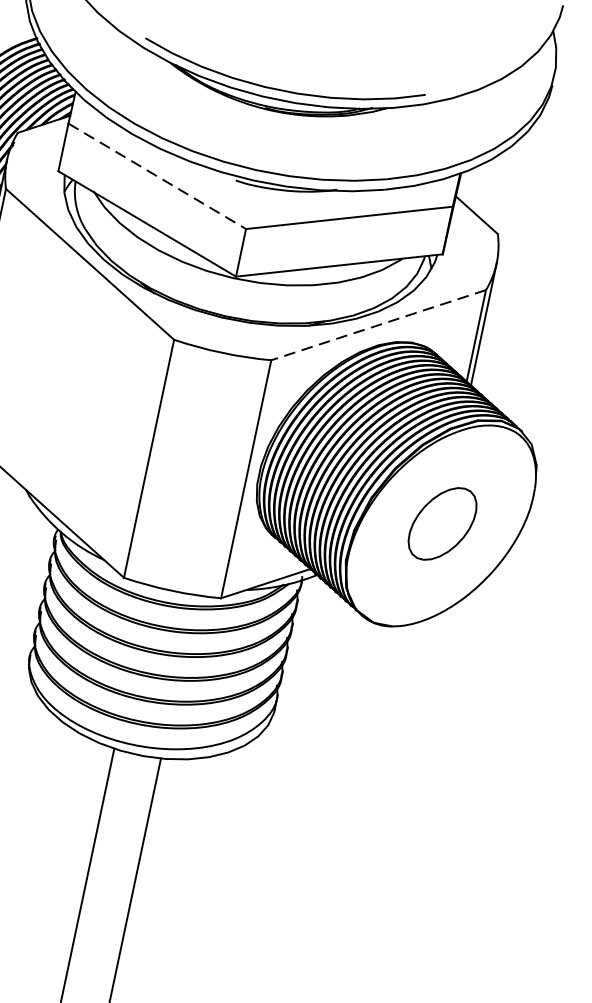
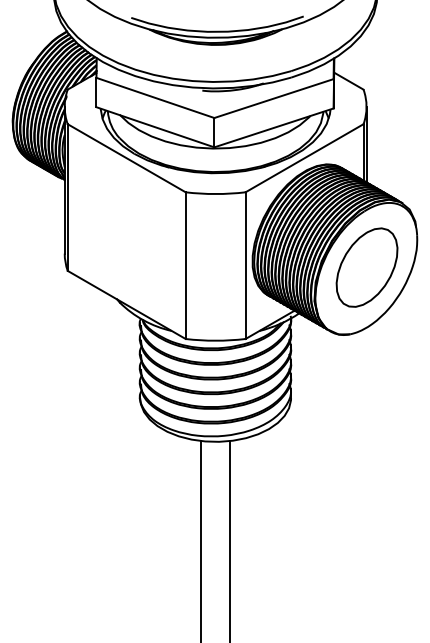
line: (157, 177) -> (155, 98), dashed -> solid
line: (378, 325) -> (304, 158), dashed -> solid
part: (441, 523) -> (366, 267), size x1.67

